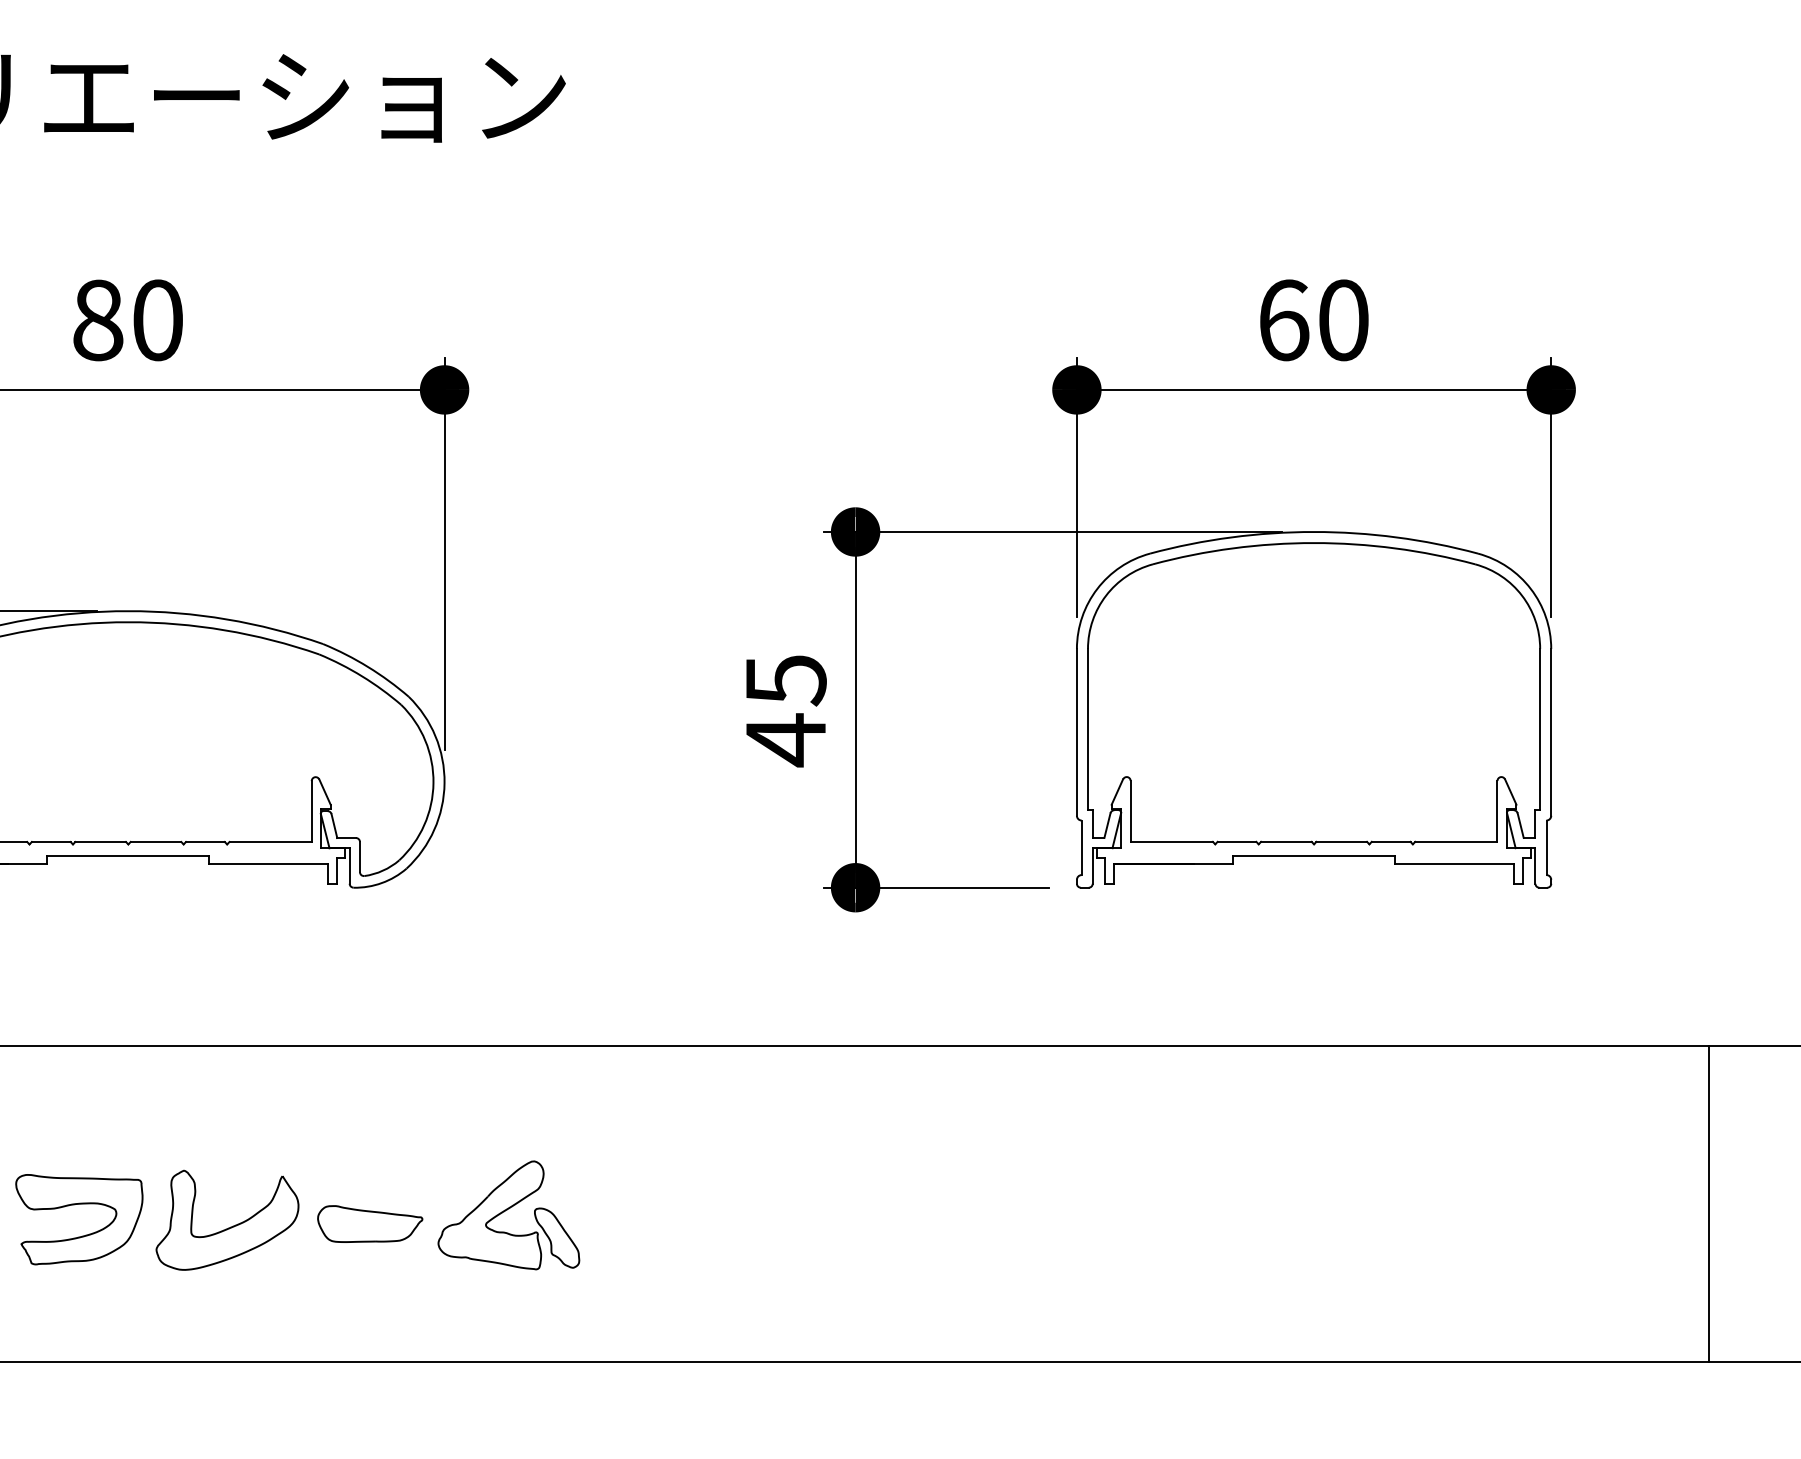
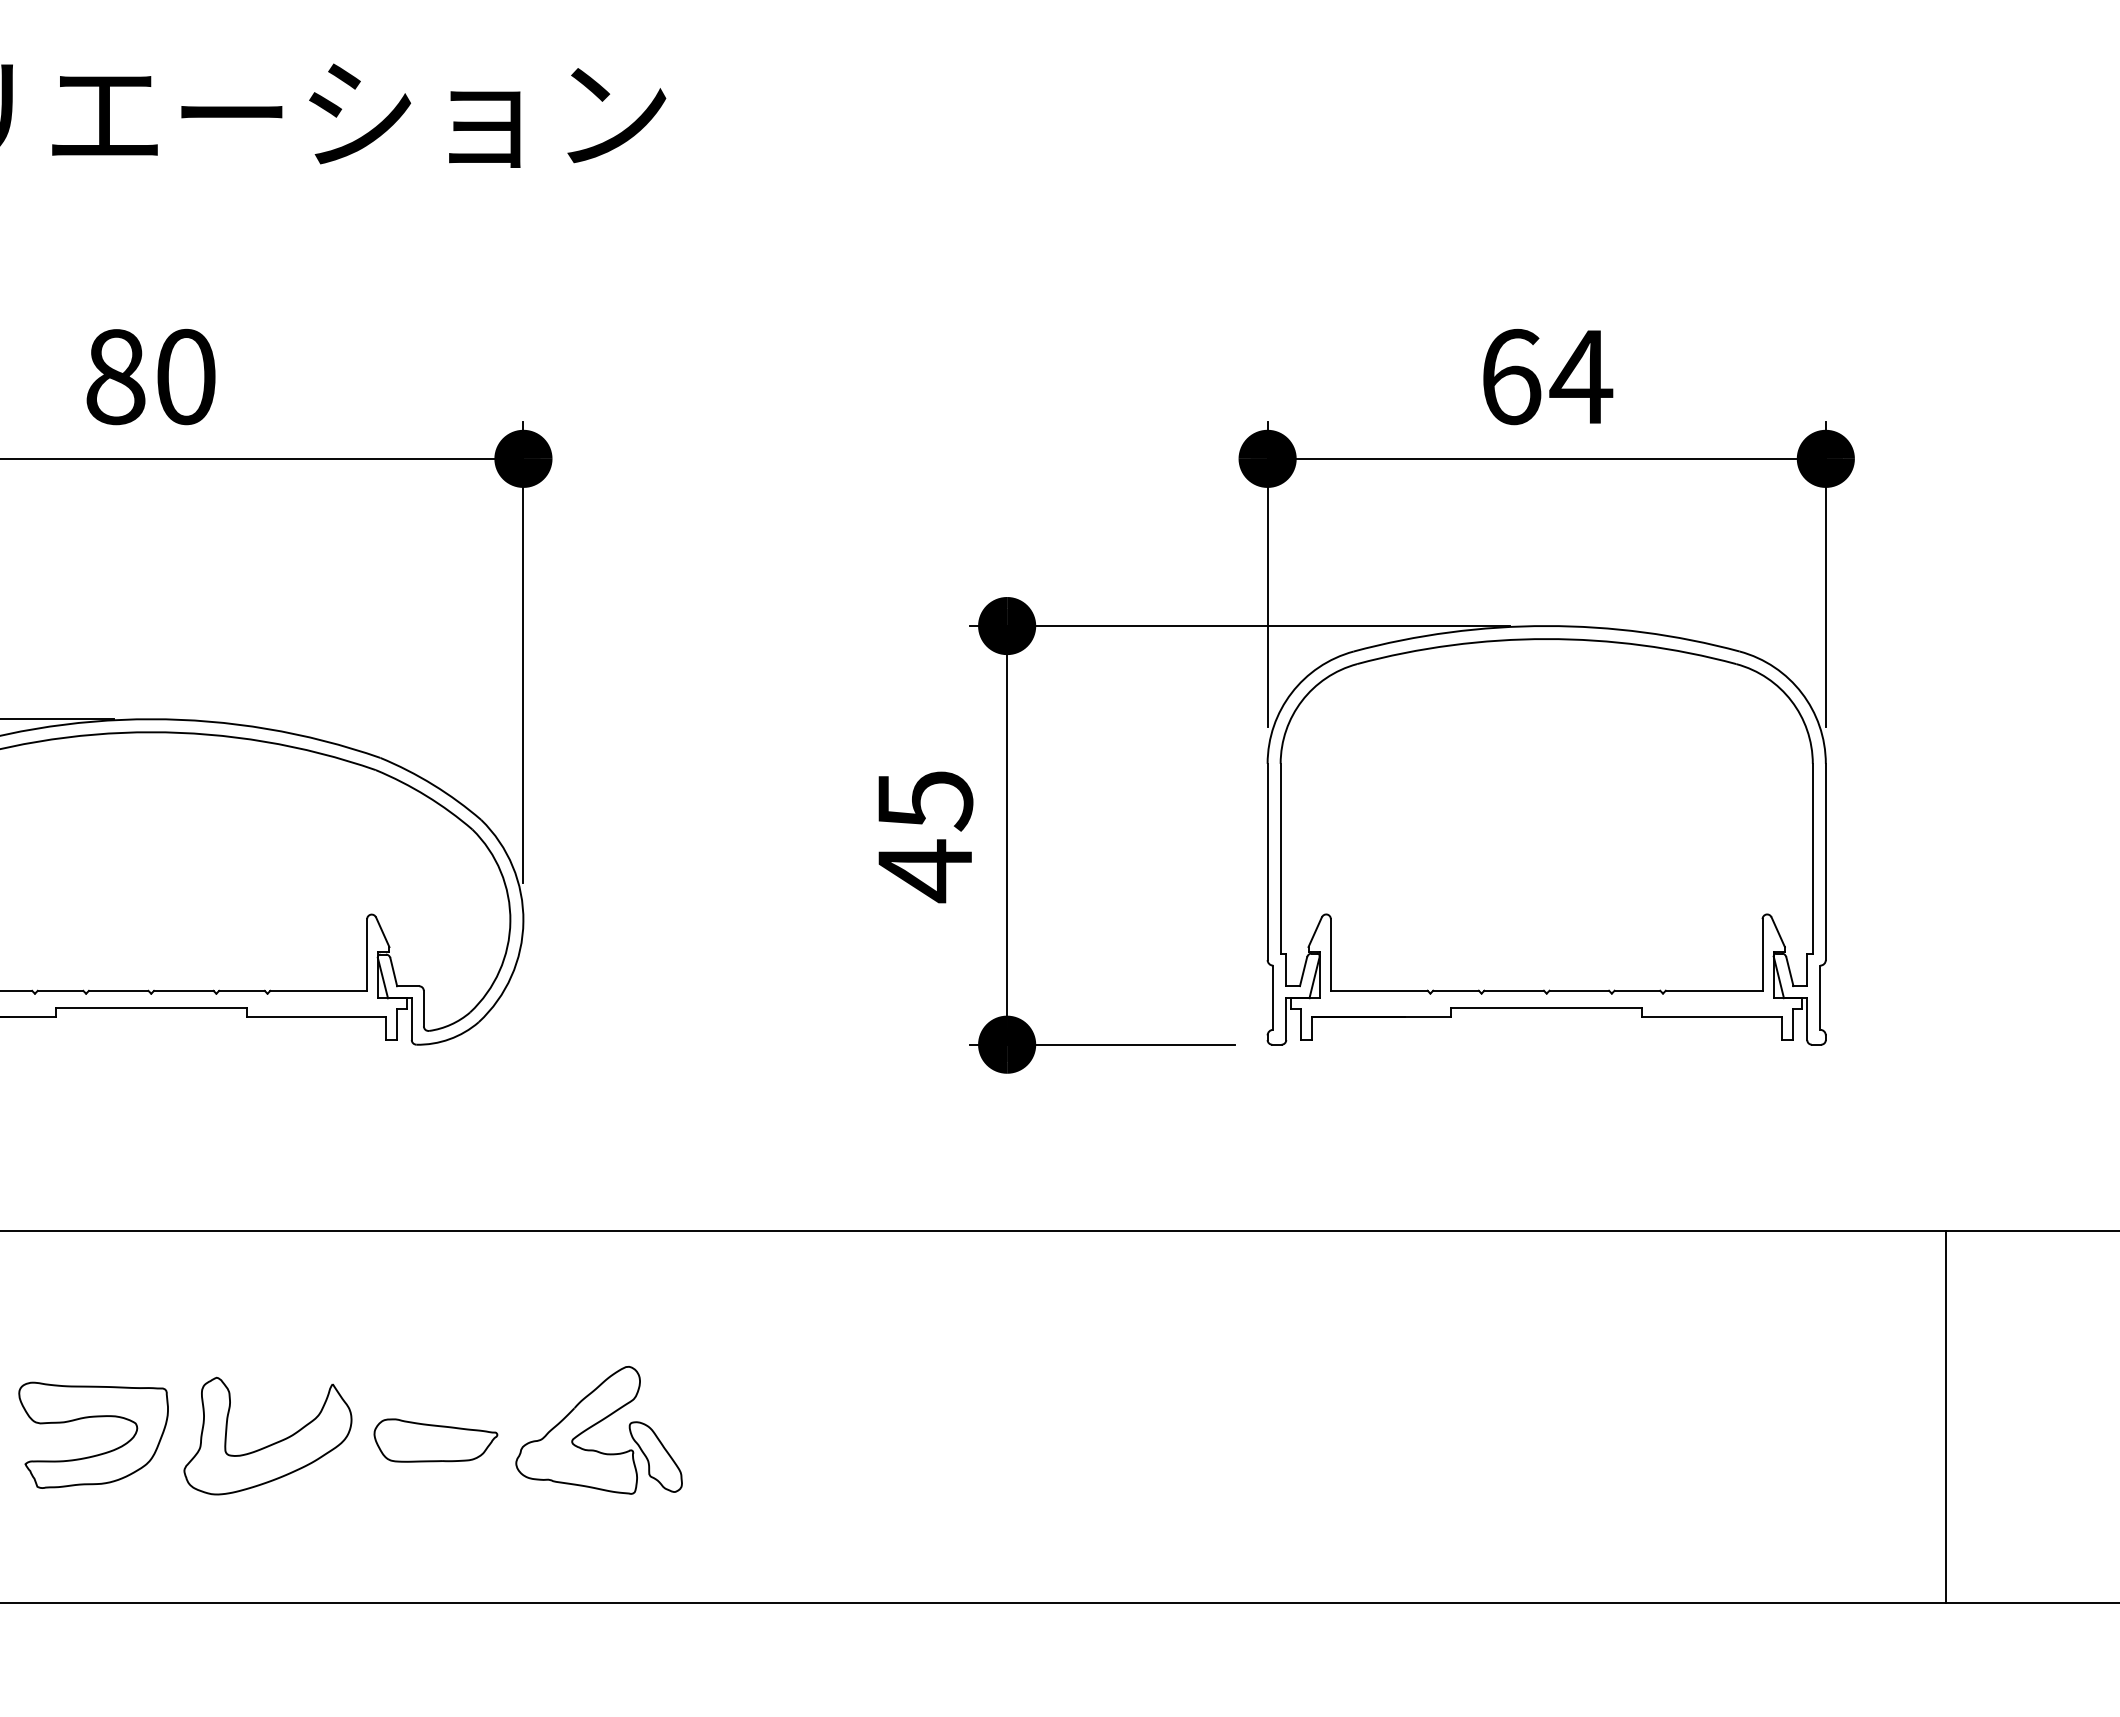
text: (1343, 319) -> (1581, 376), 60 -> 64
line: (1708, 1203) -> (1945, 1416), moved

